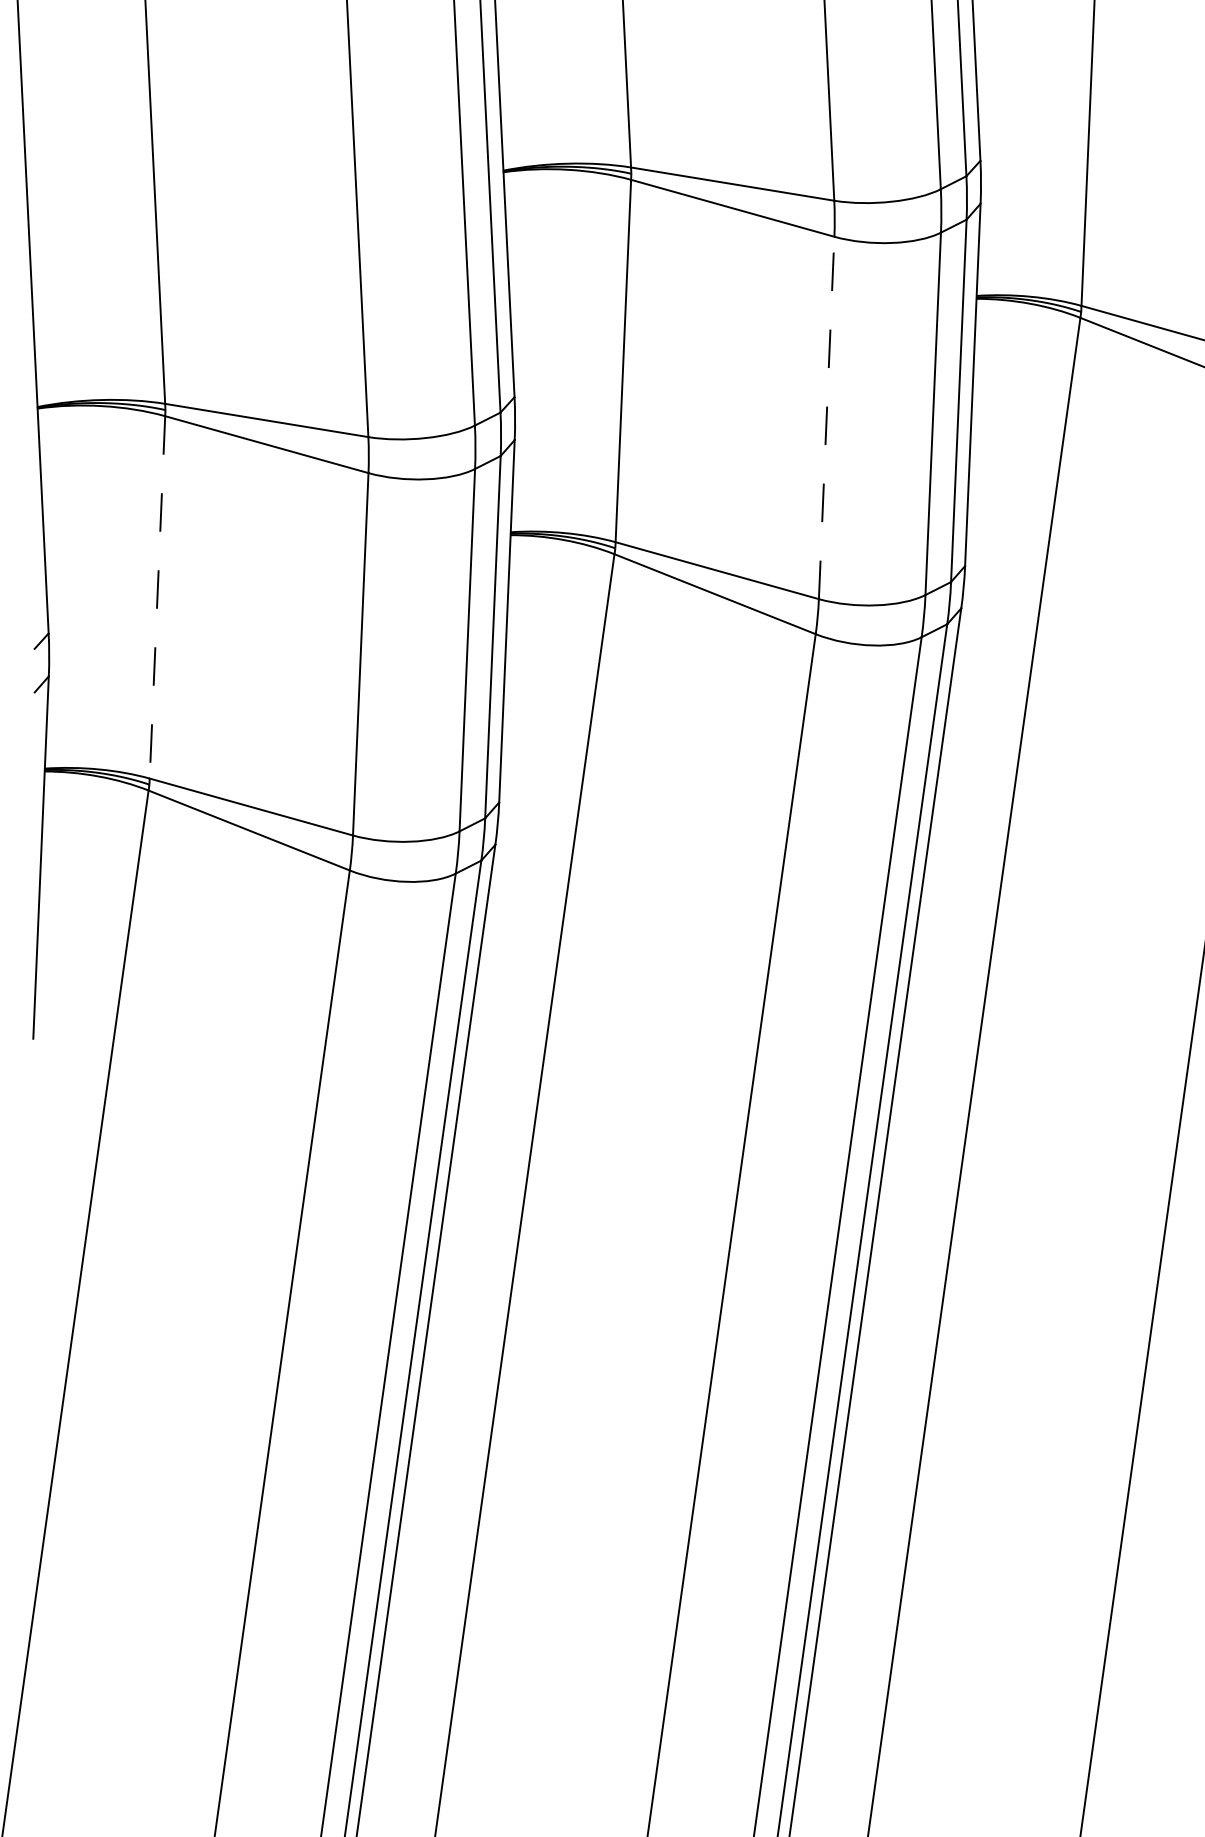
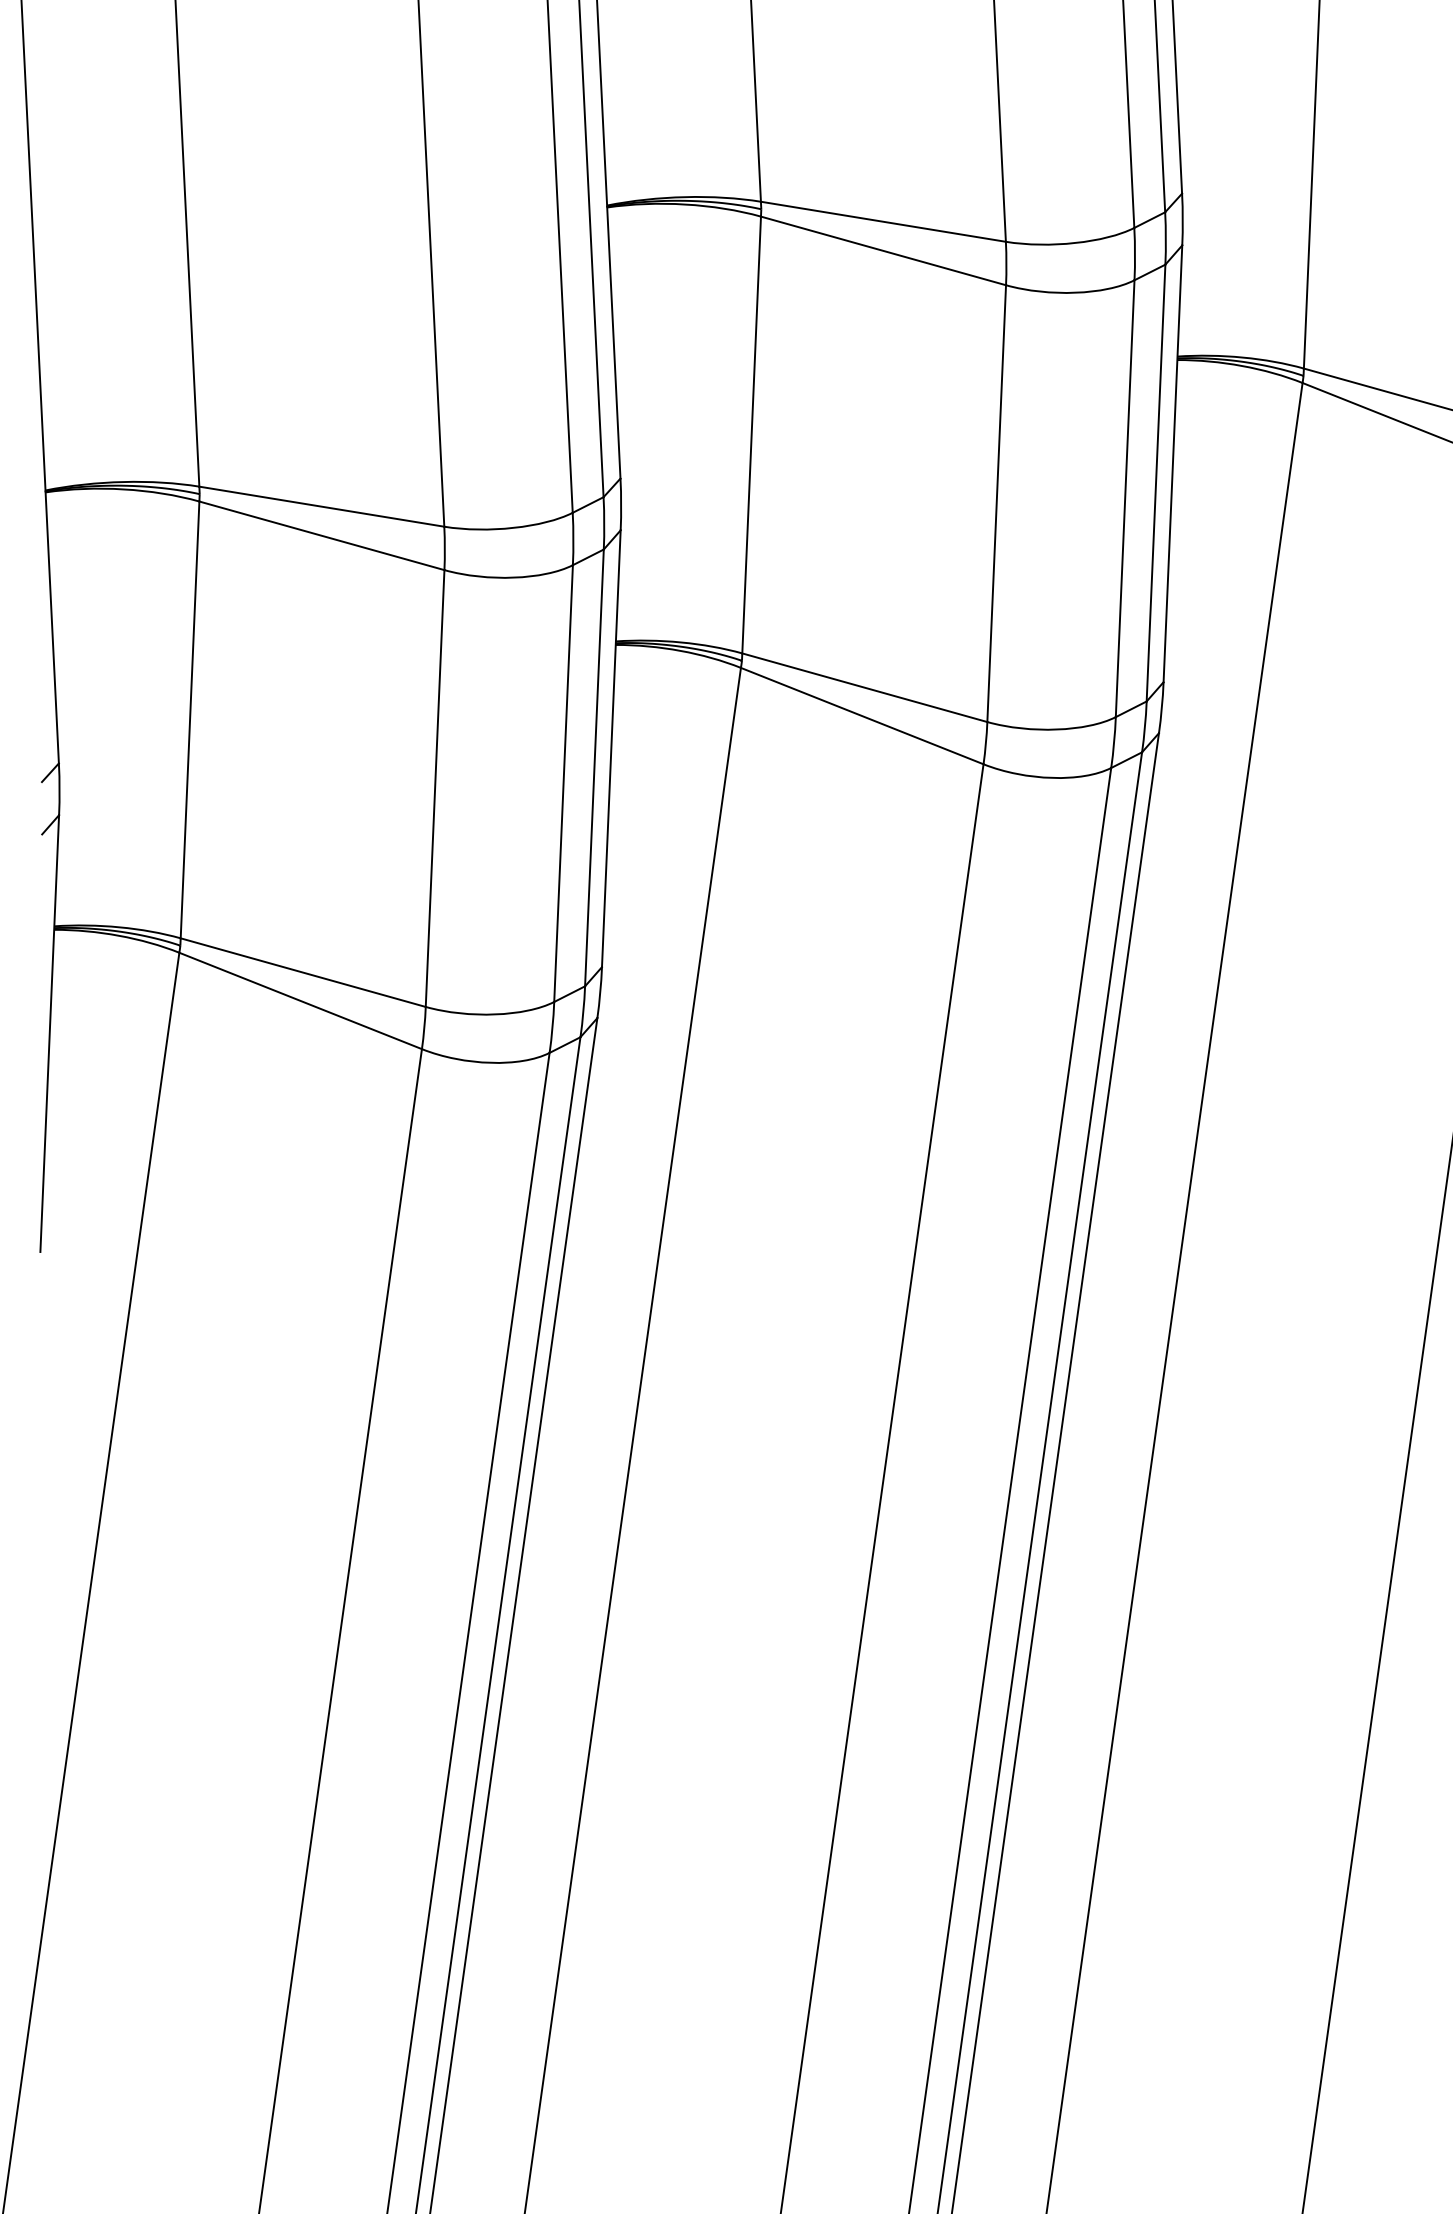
line: (826, 417) -> (996, 503), dashed -> solid
line: (157, 597) -> (190, 719), dashed -> solid

